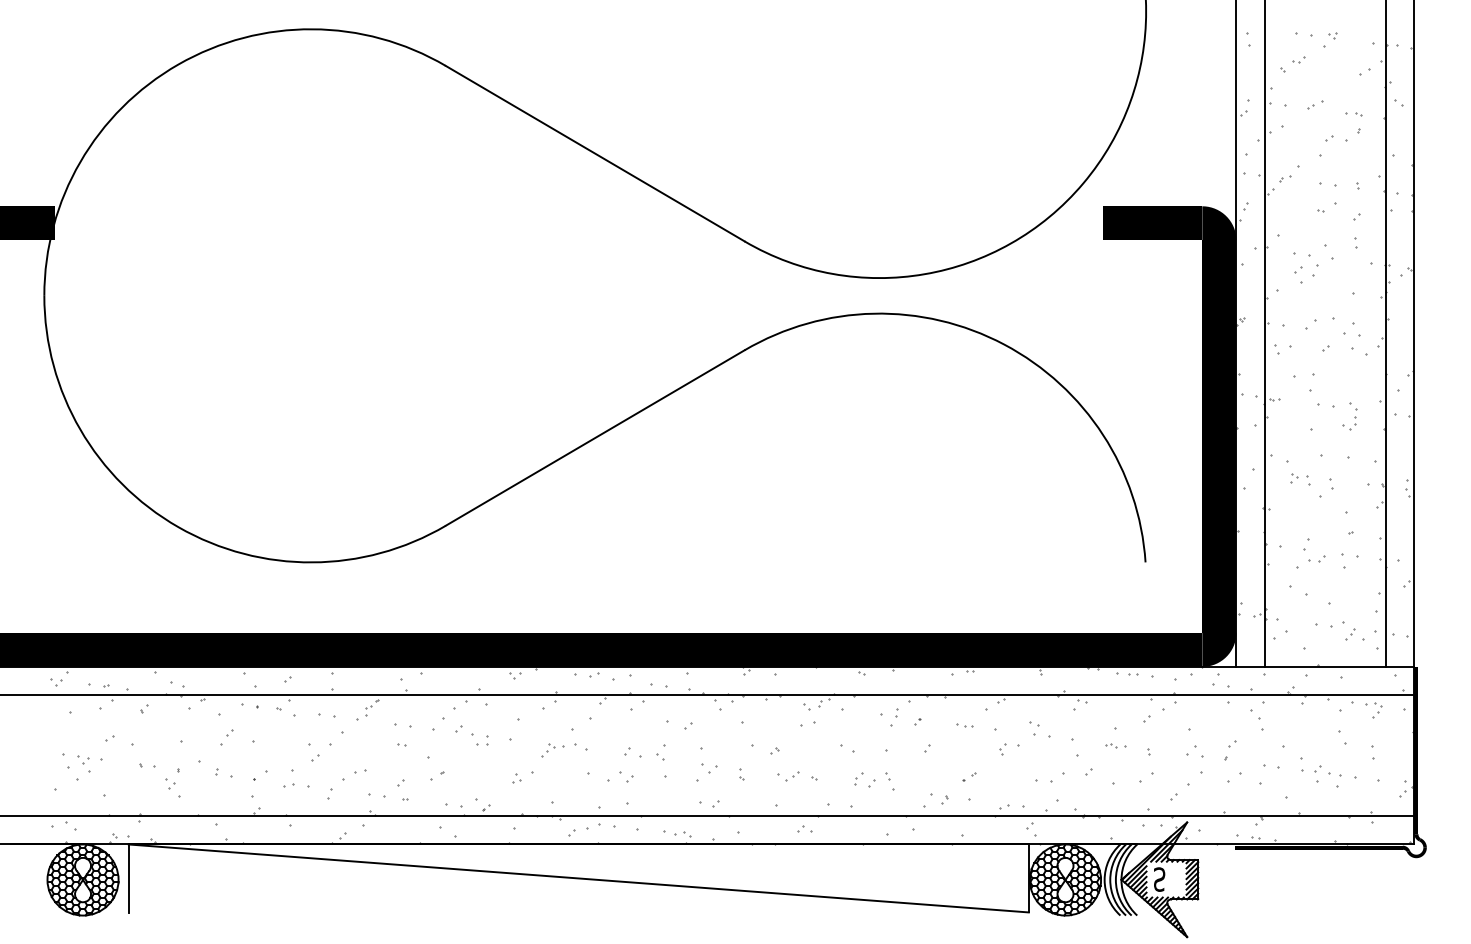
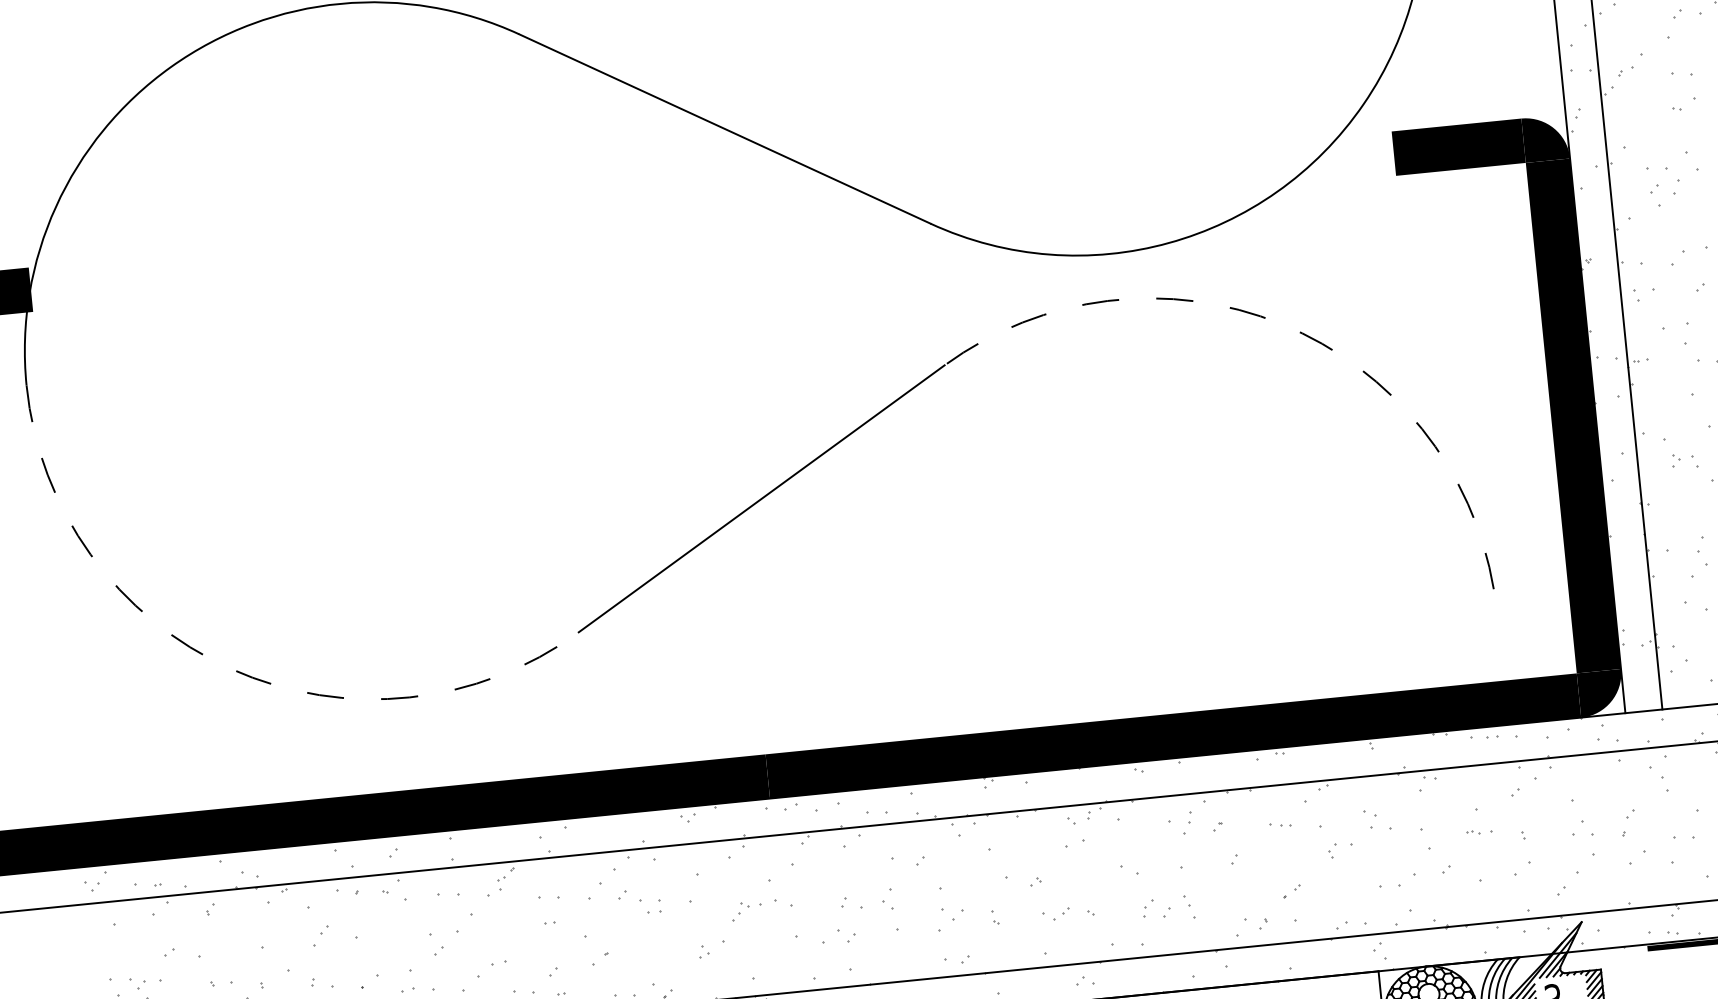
arc: (1004, 344) -> (1281, 324), solid -> dashed
arc: (178, 527) -> (231, 669), solid -> dashed

